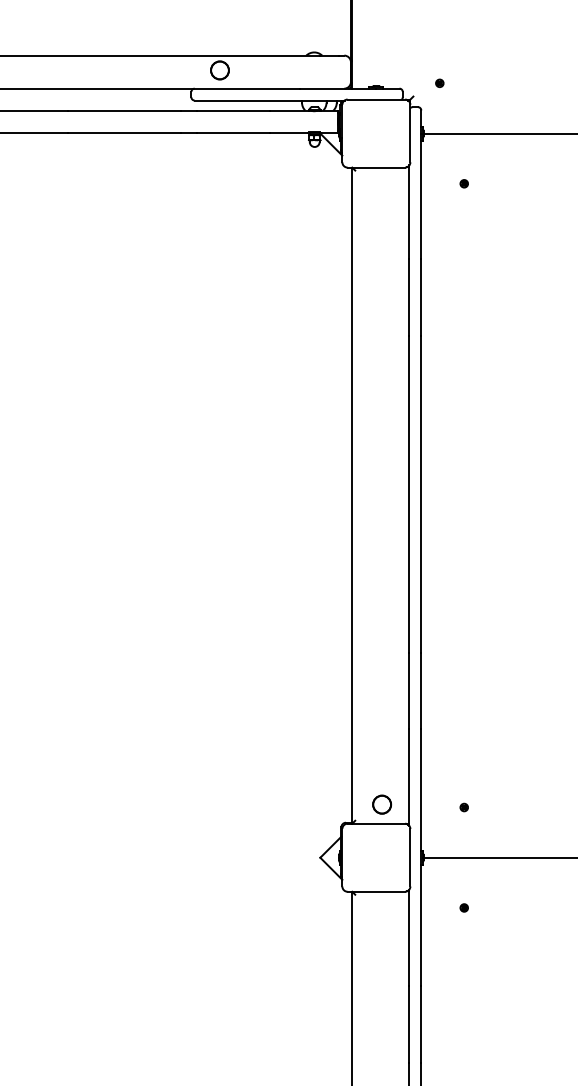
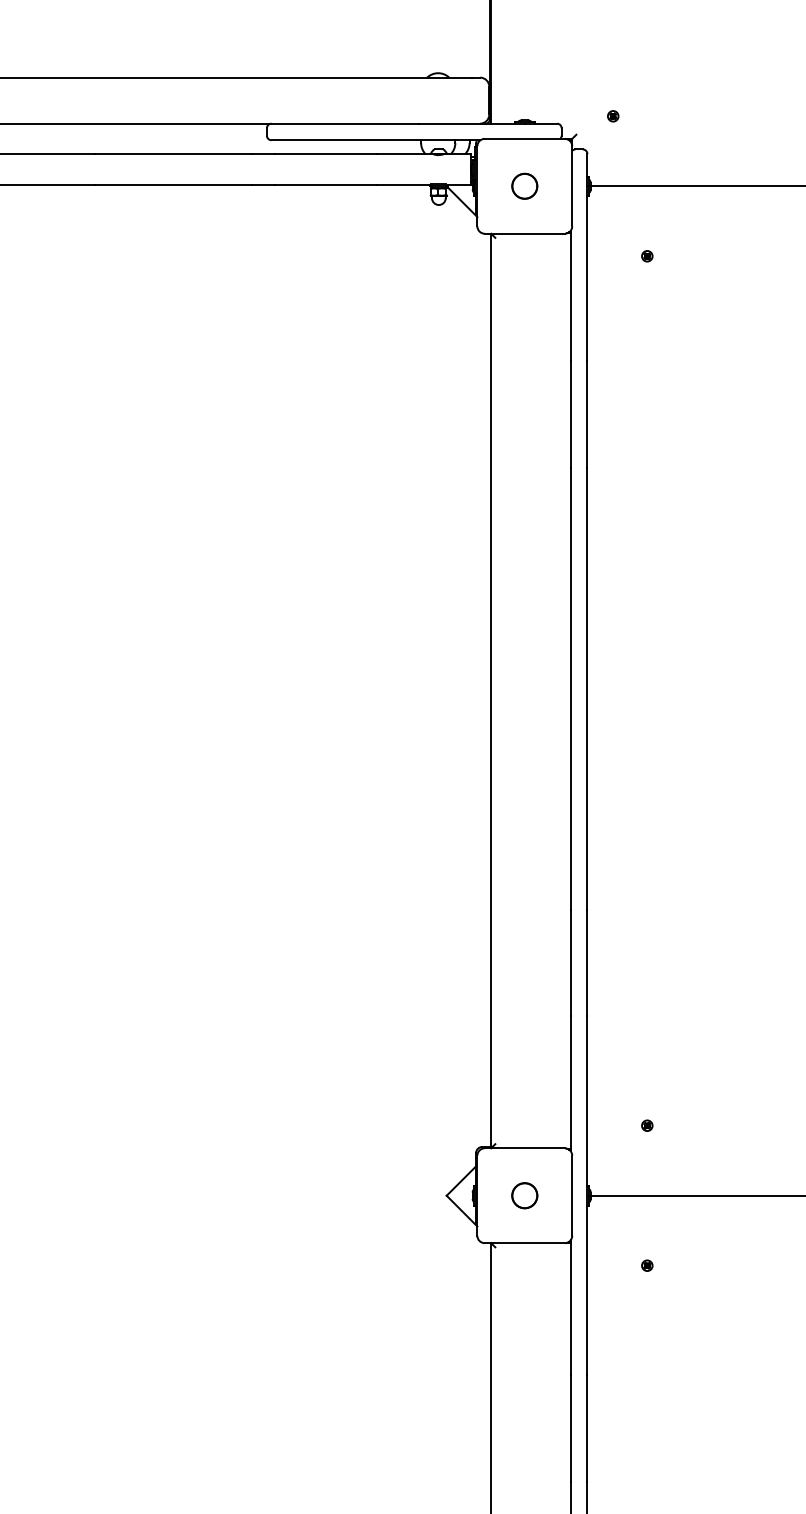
circle: (219, 69) -> (524, 185), moved
circle: (381, 804) -> (524, 1195), moved

